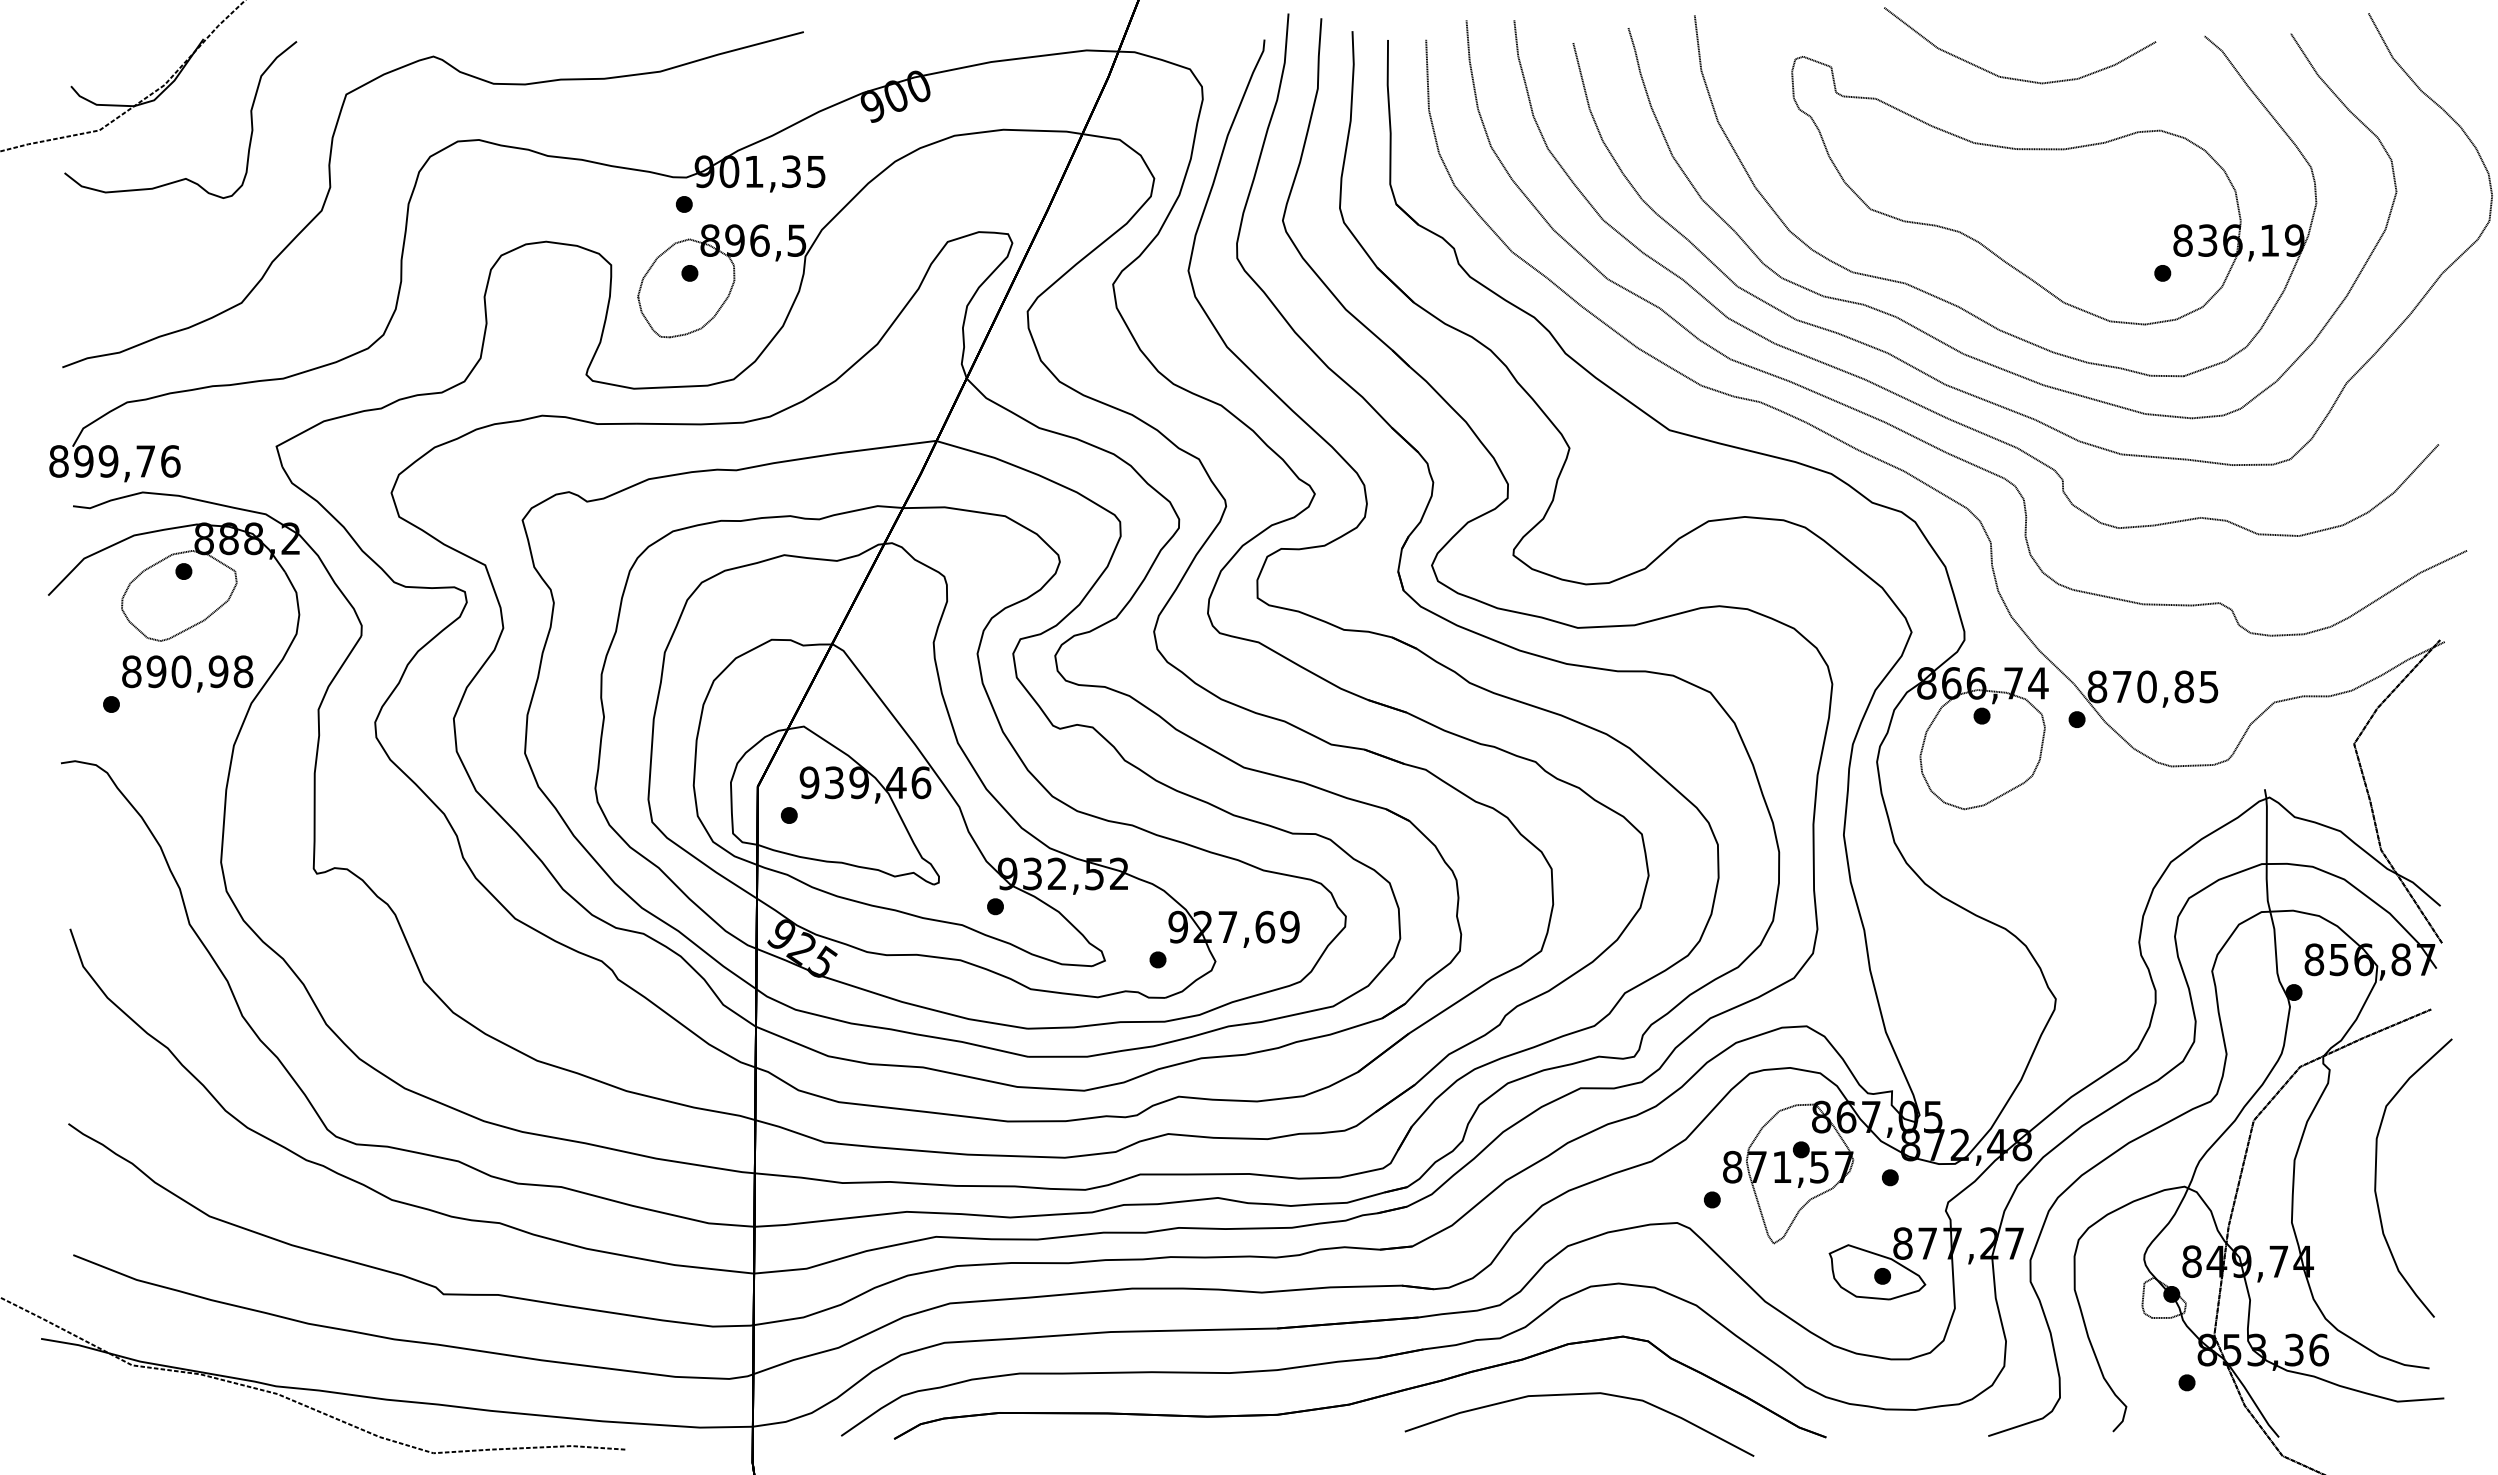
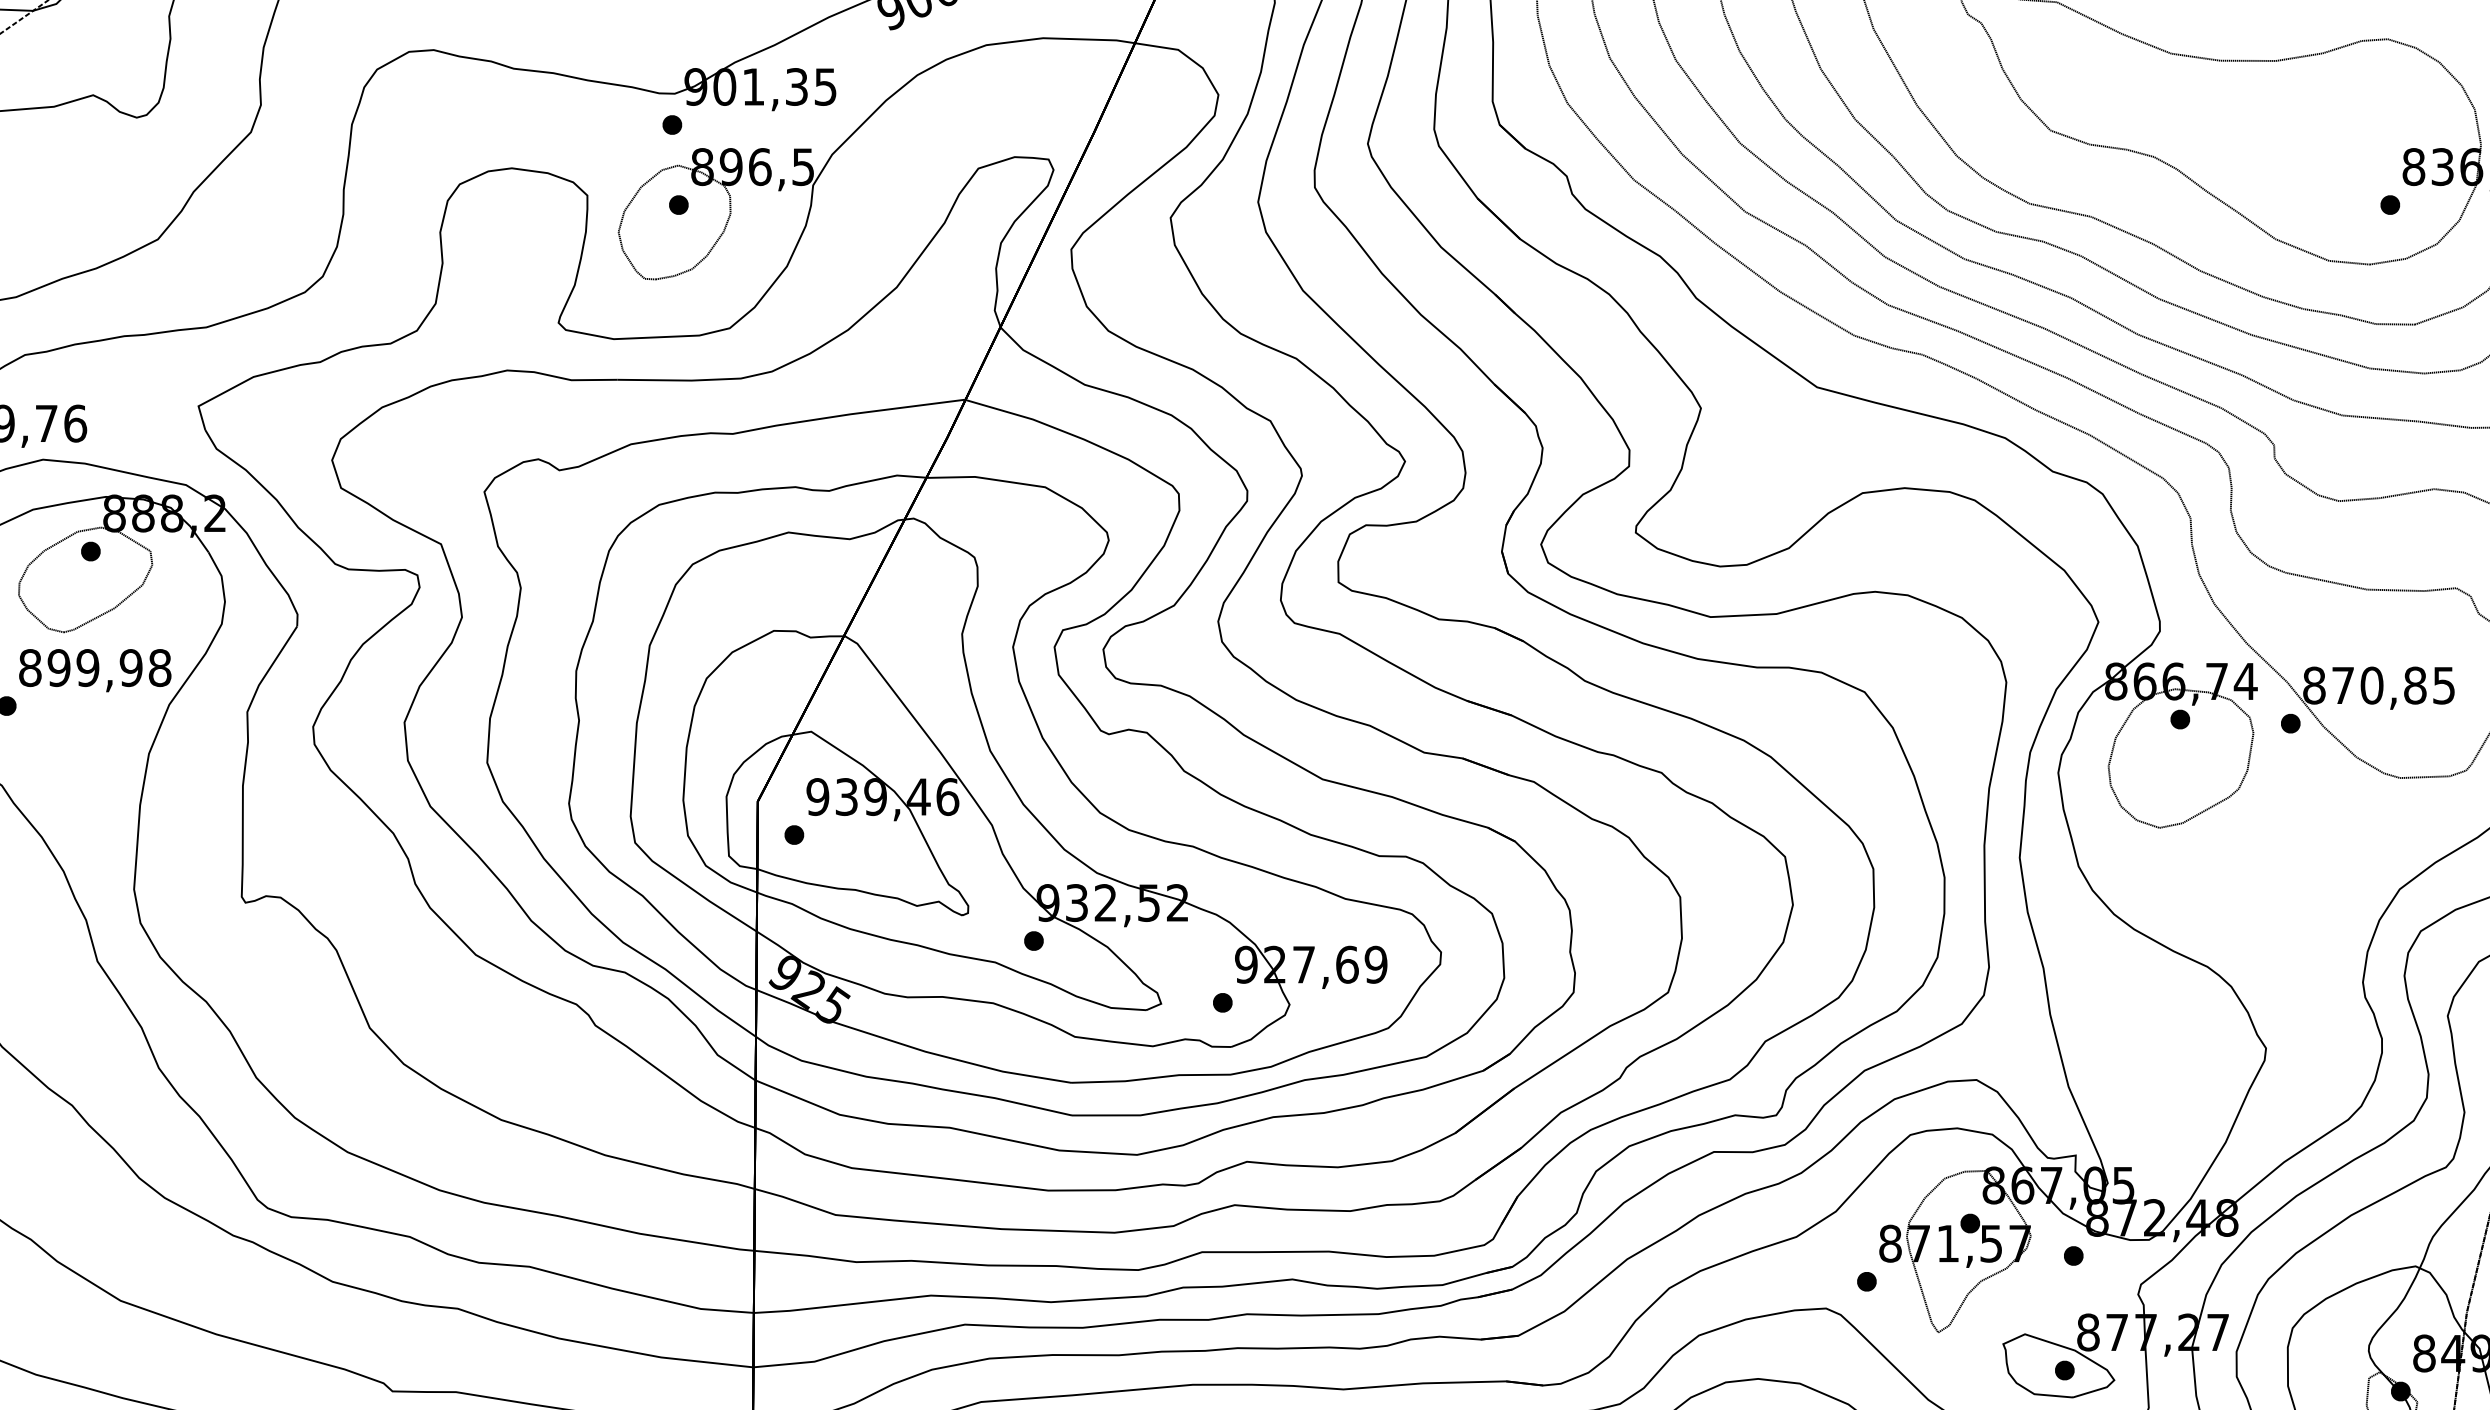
text: (181, 671) -> (88, 667), 890,98 -> 899,98

